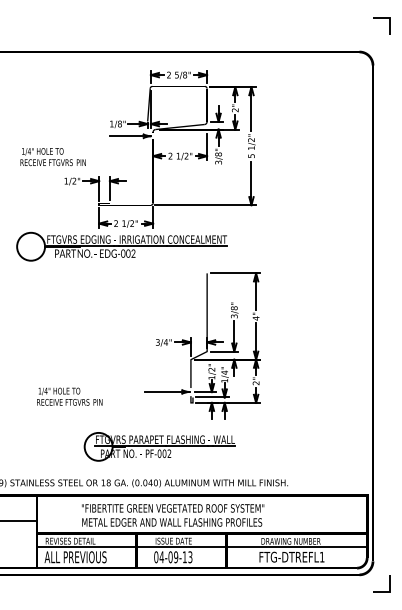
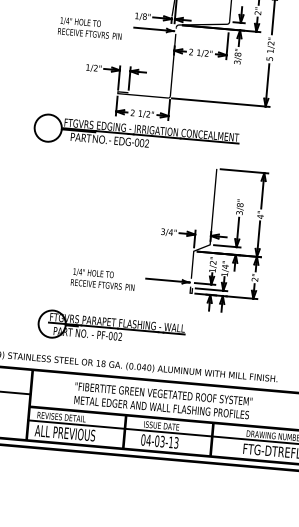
text: (52, 157) -> (89, 28), moved
text: (69, 396) -> (102, 279), moved
part: (159, 446) -> (111, 328), moved
text: (176, 557) -> (162, 441), 04-09-13 -> 04-03-13

